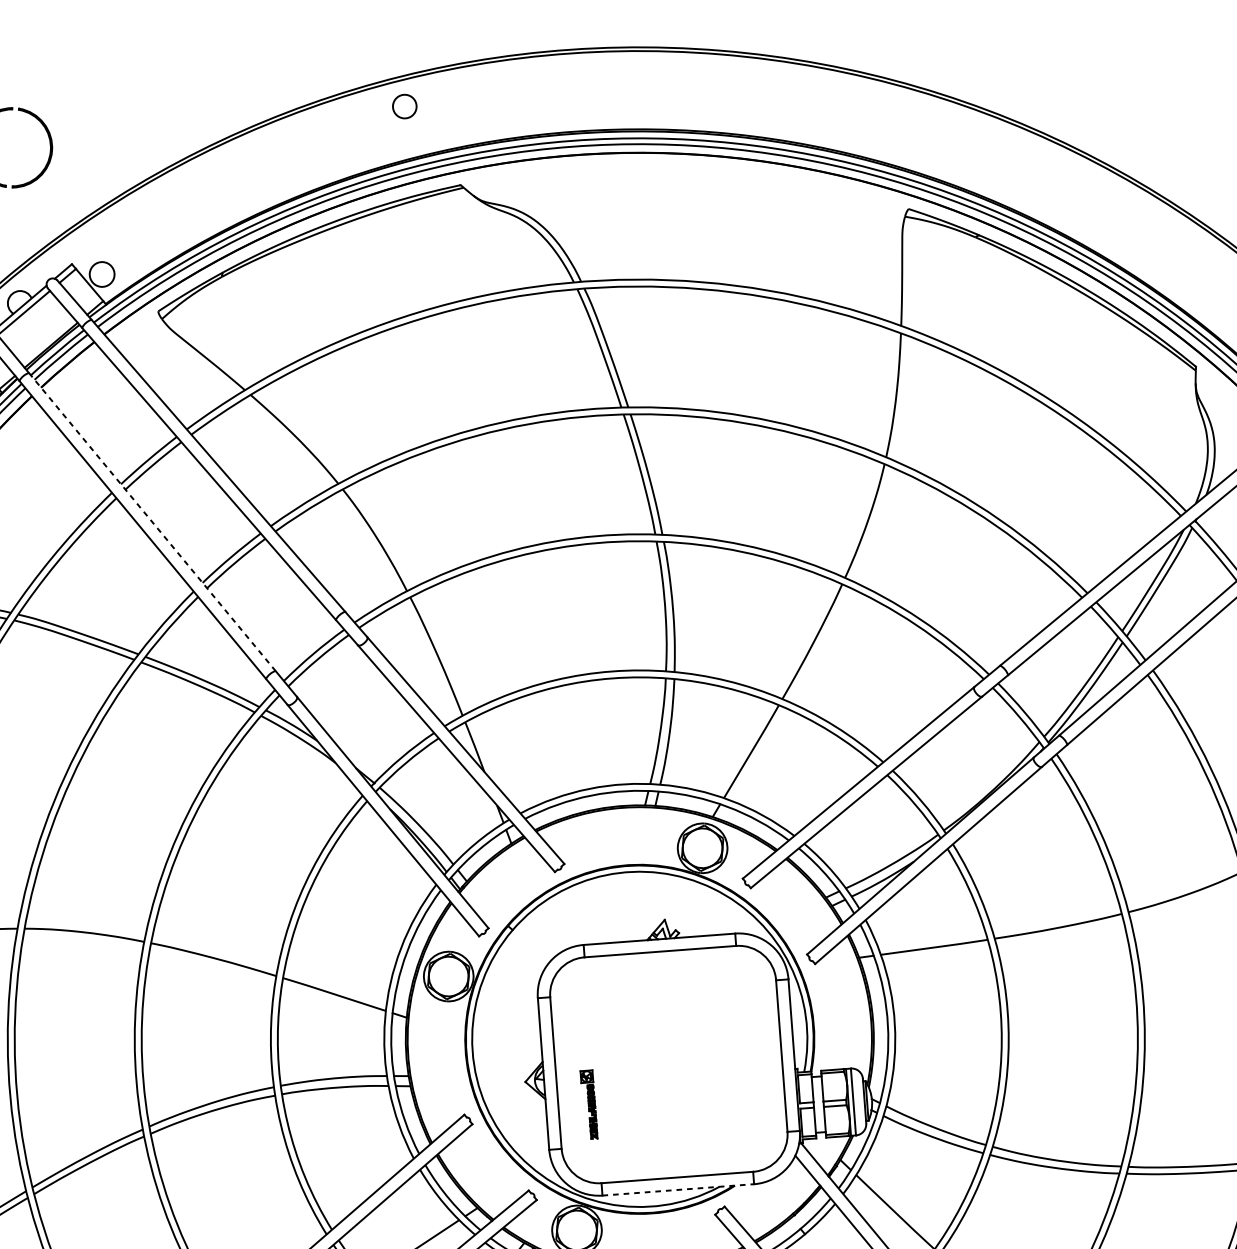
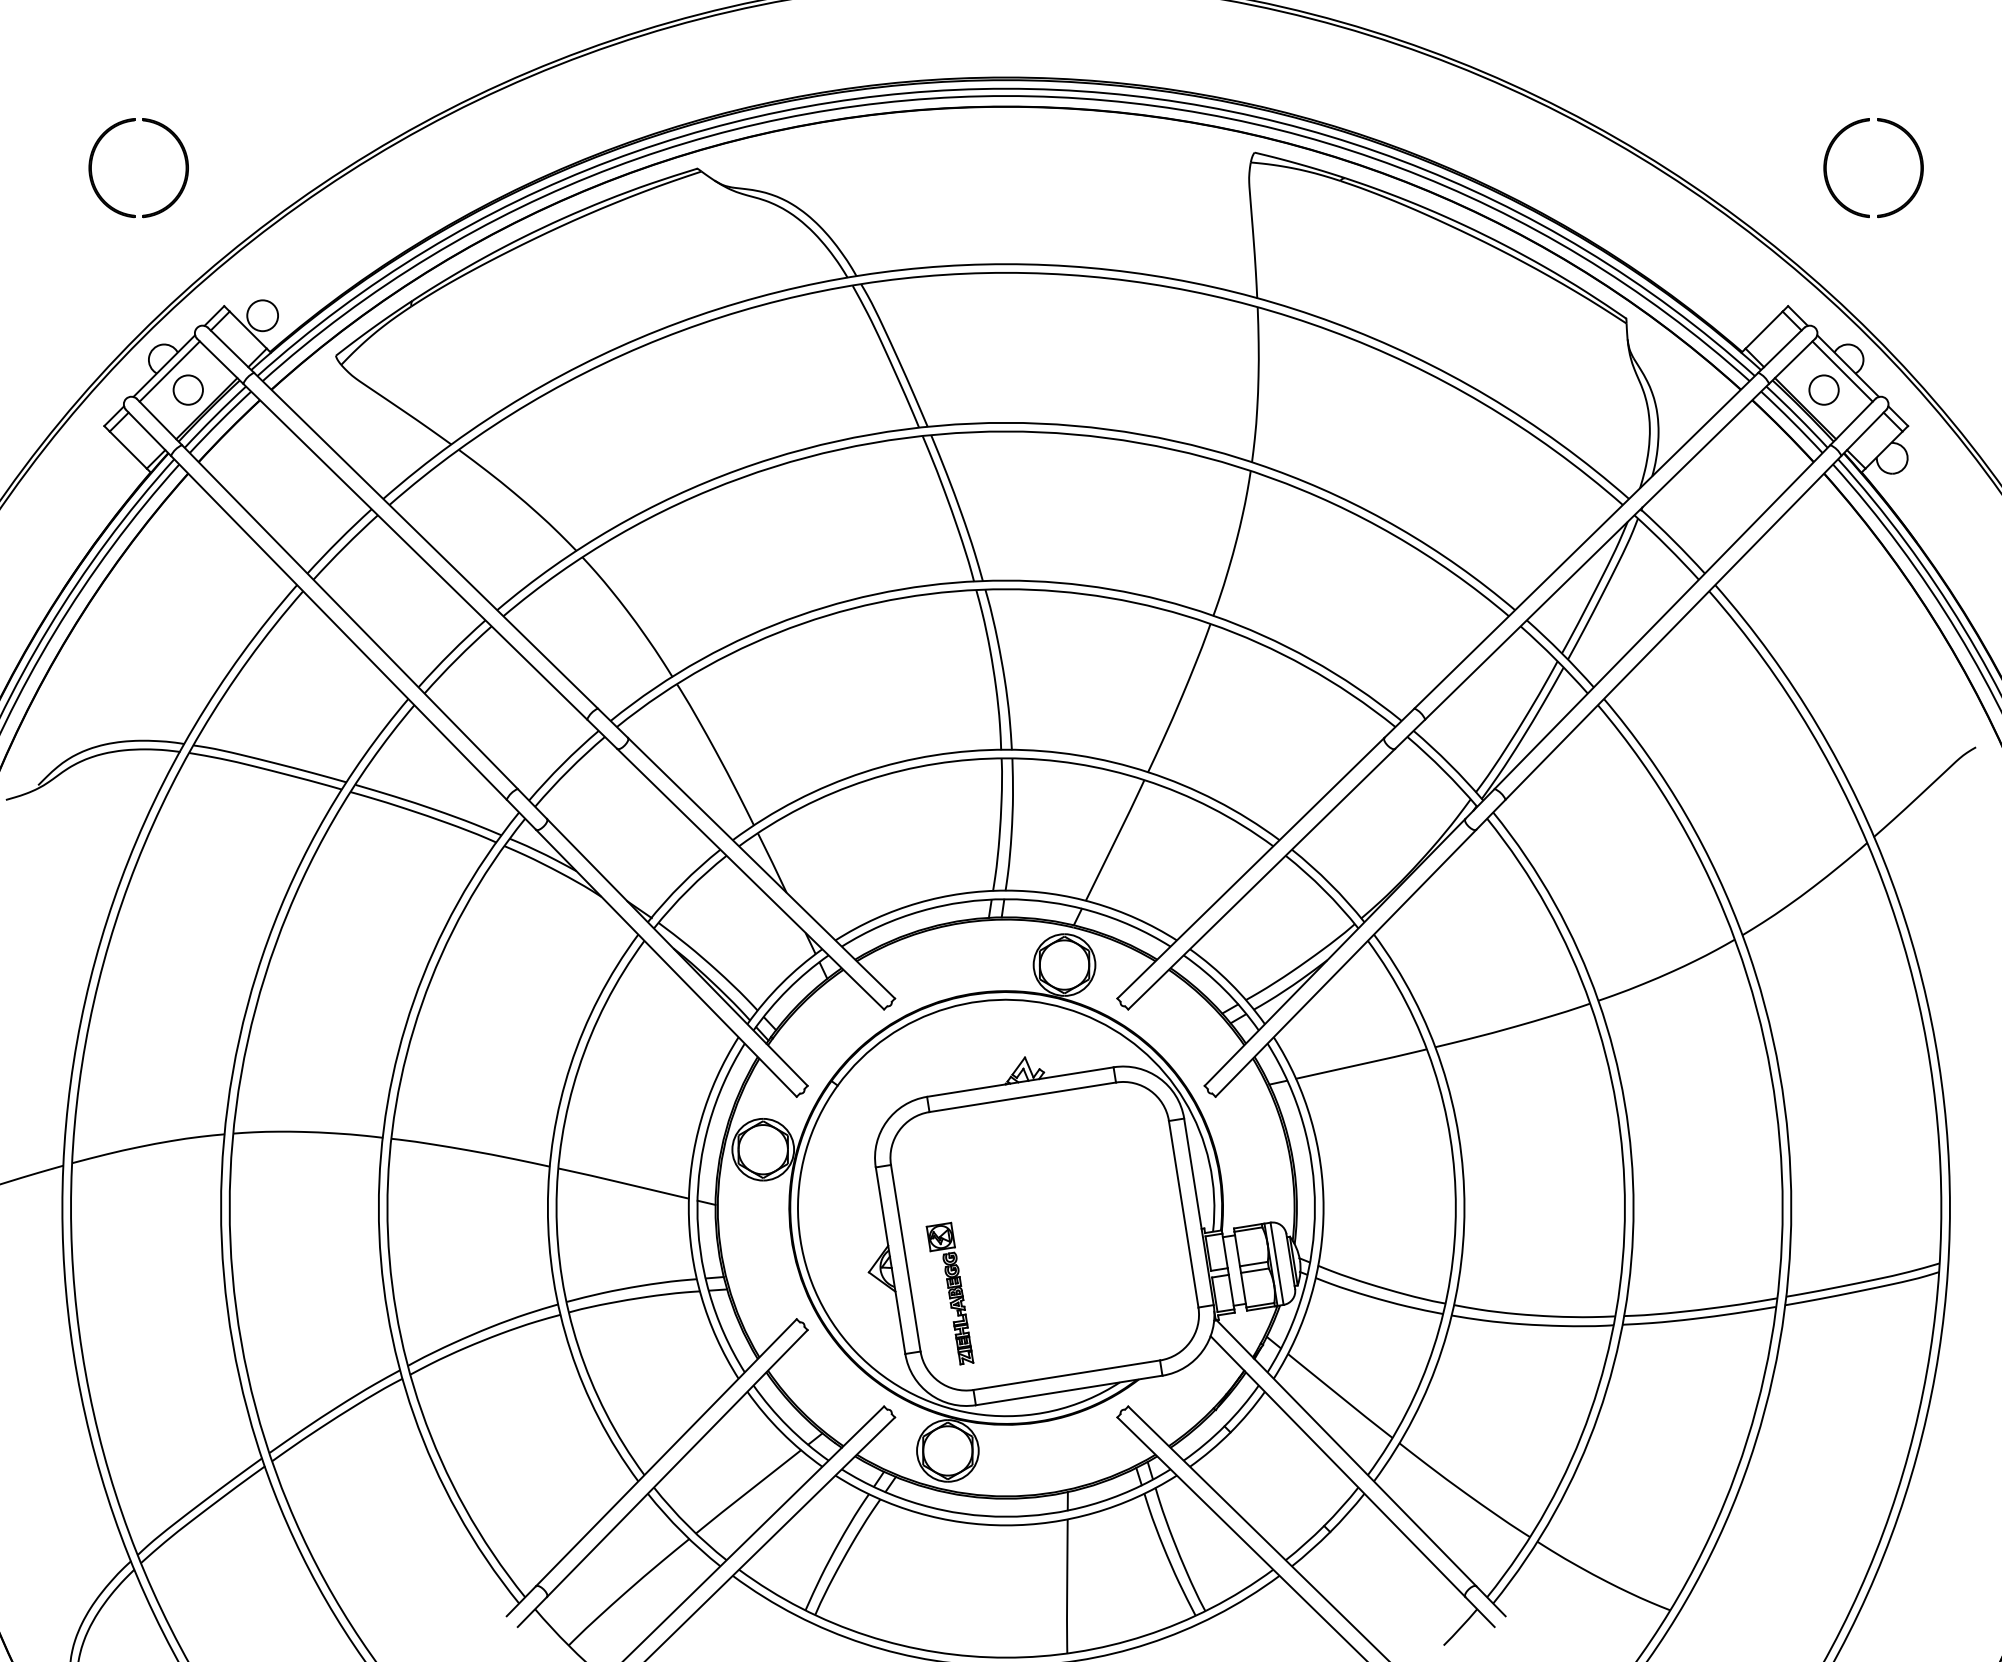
circle: (404, 106) -> (187, 389), moved
line: (152, 522) -> (350, 617), dashed -> solid
part: (588, 1104) -> (949, 1293), size x1.67
line: (678, 1189) -> (1069, 1390), dashed -> solid

